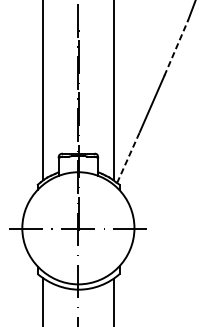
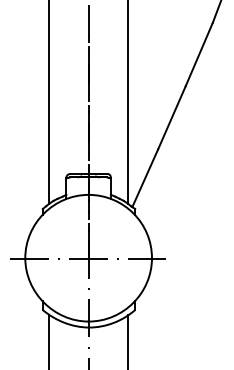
line: (176, 47) -> (199, 54), dashed -> solid
line: (128, 157) -> (145, 178), dashed -> solid

